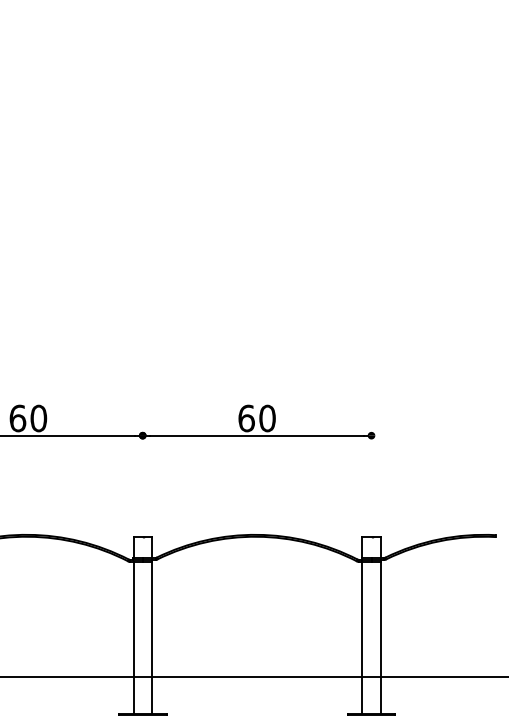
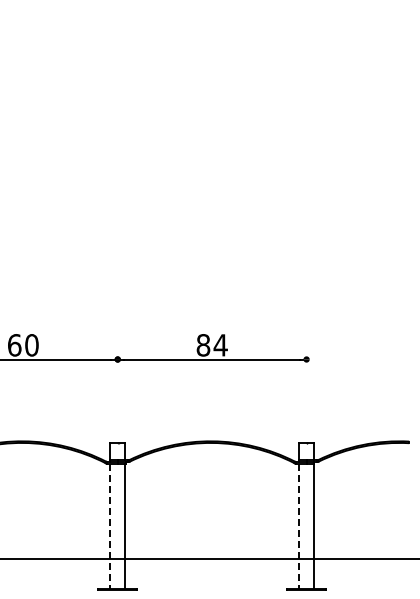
text: (256, 418) -> (211, 345), 60 -> 84
line: (133, 637) -> (110, 526), solid -> dashed
line: (362, 637) -> (299, 526), solid -> dashed

